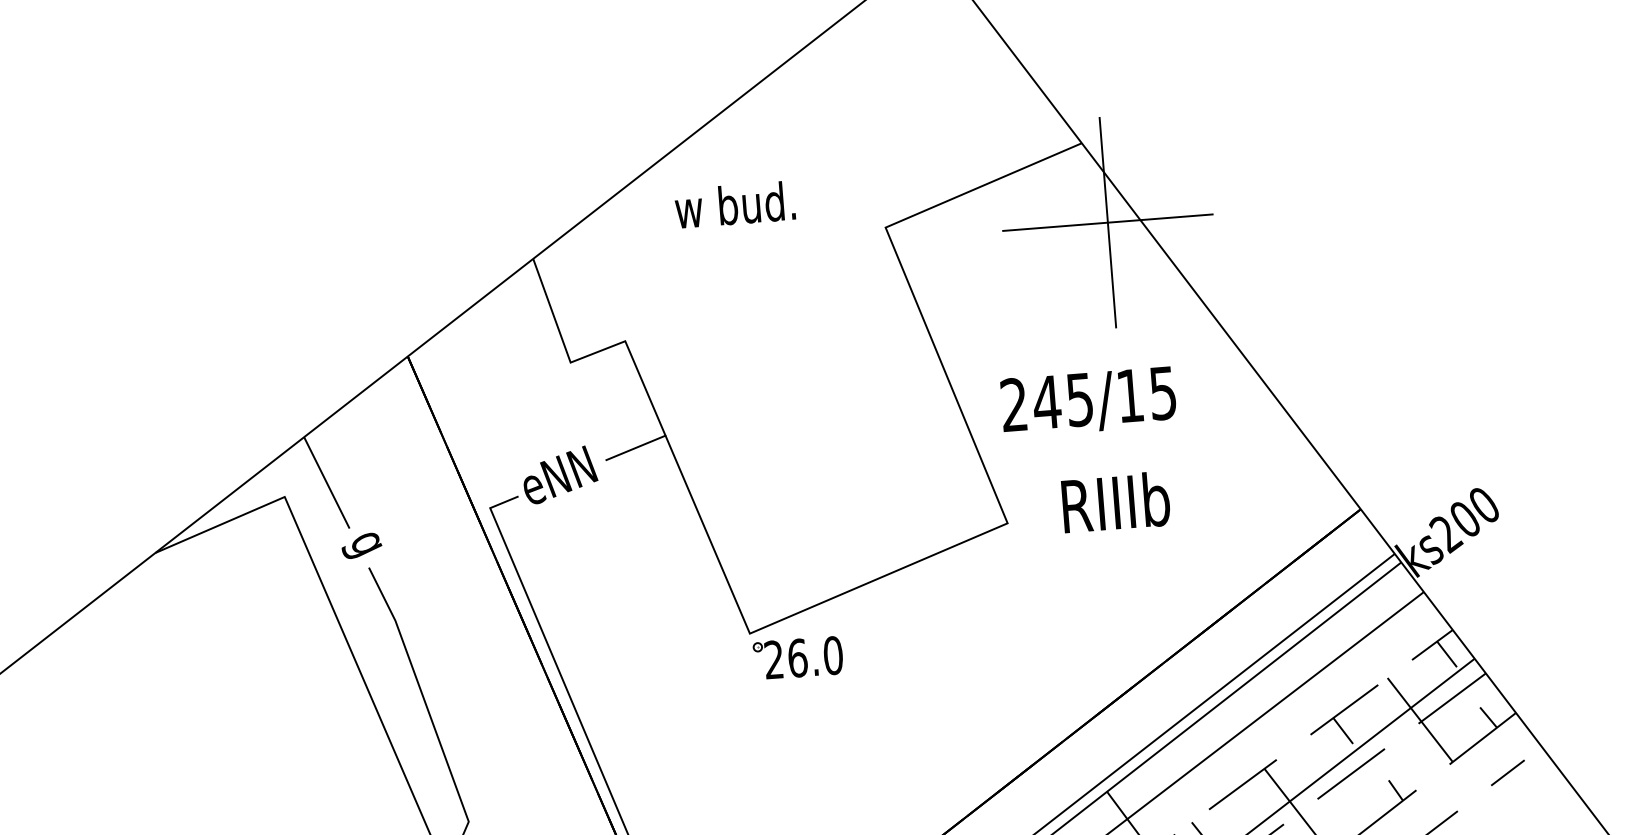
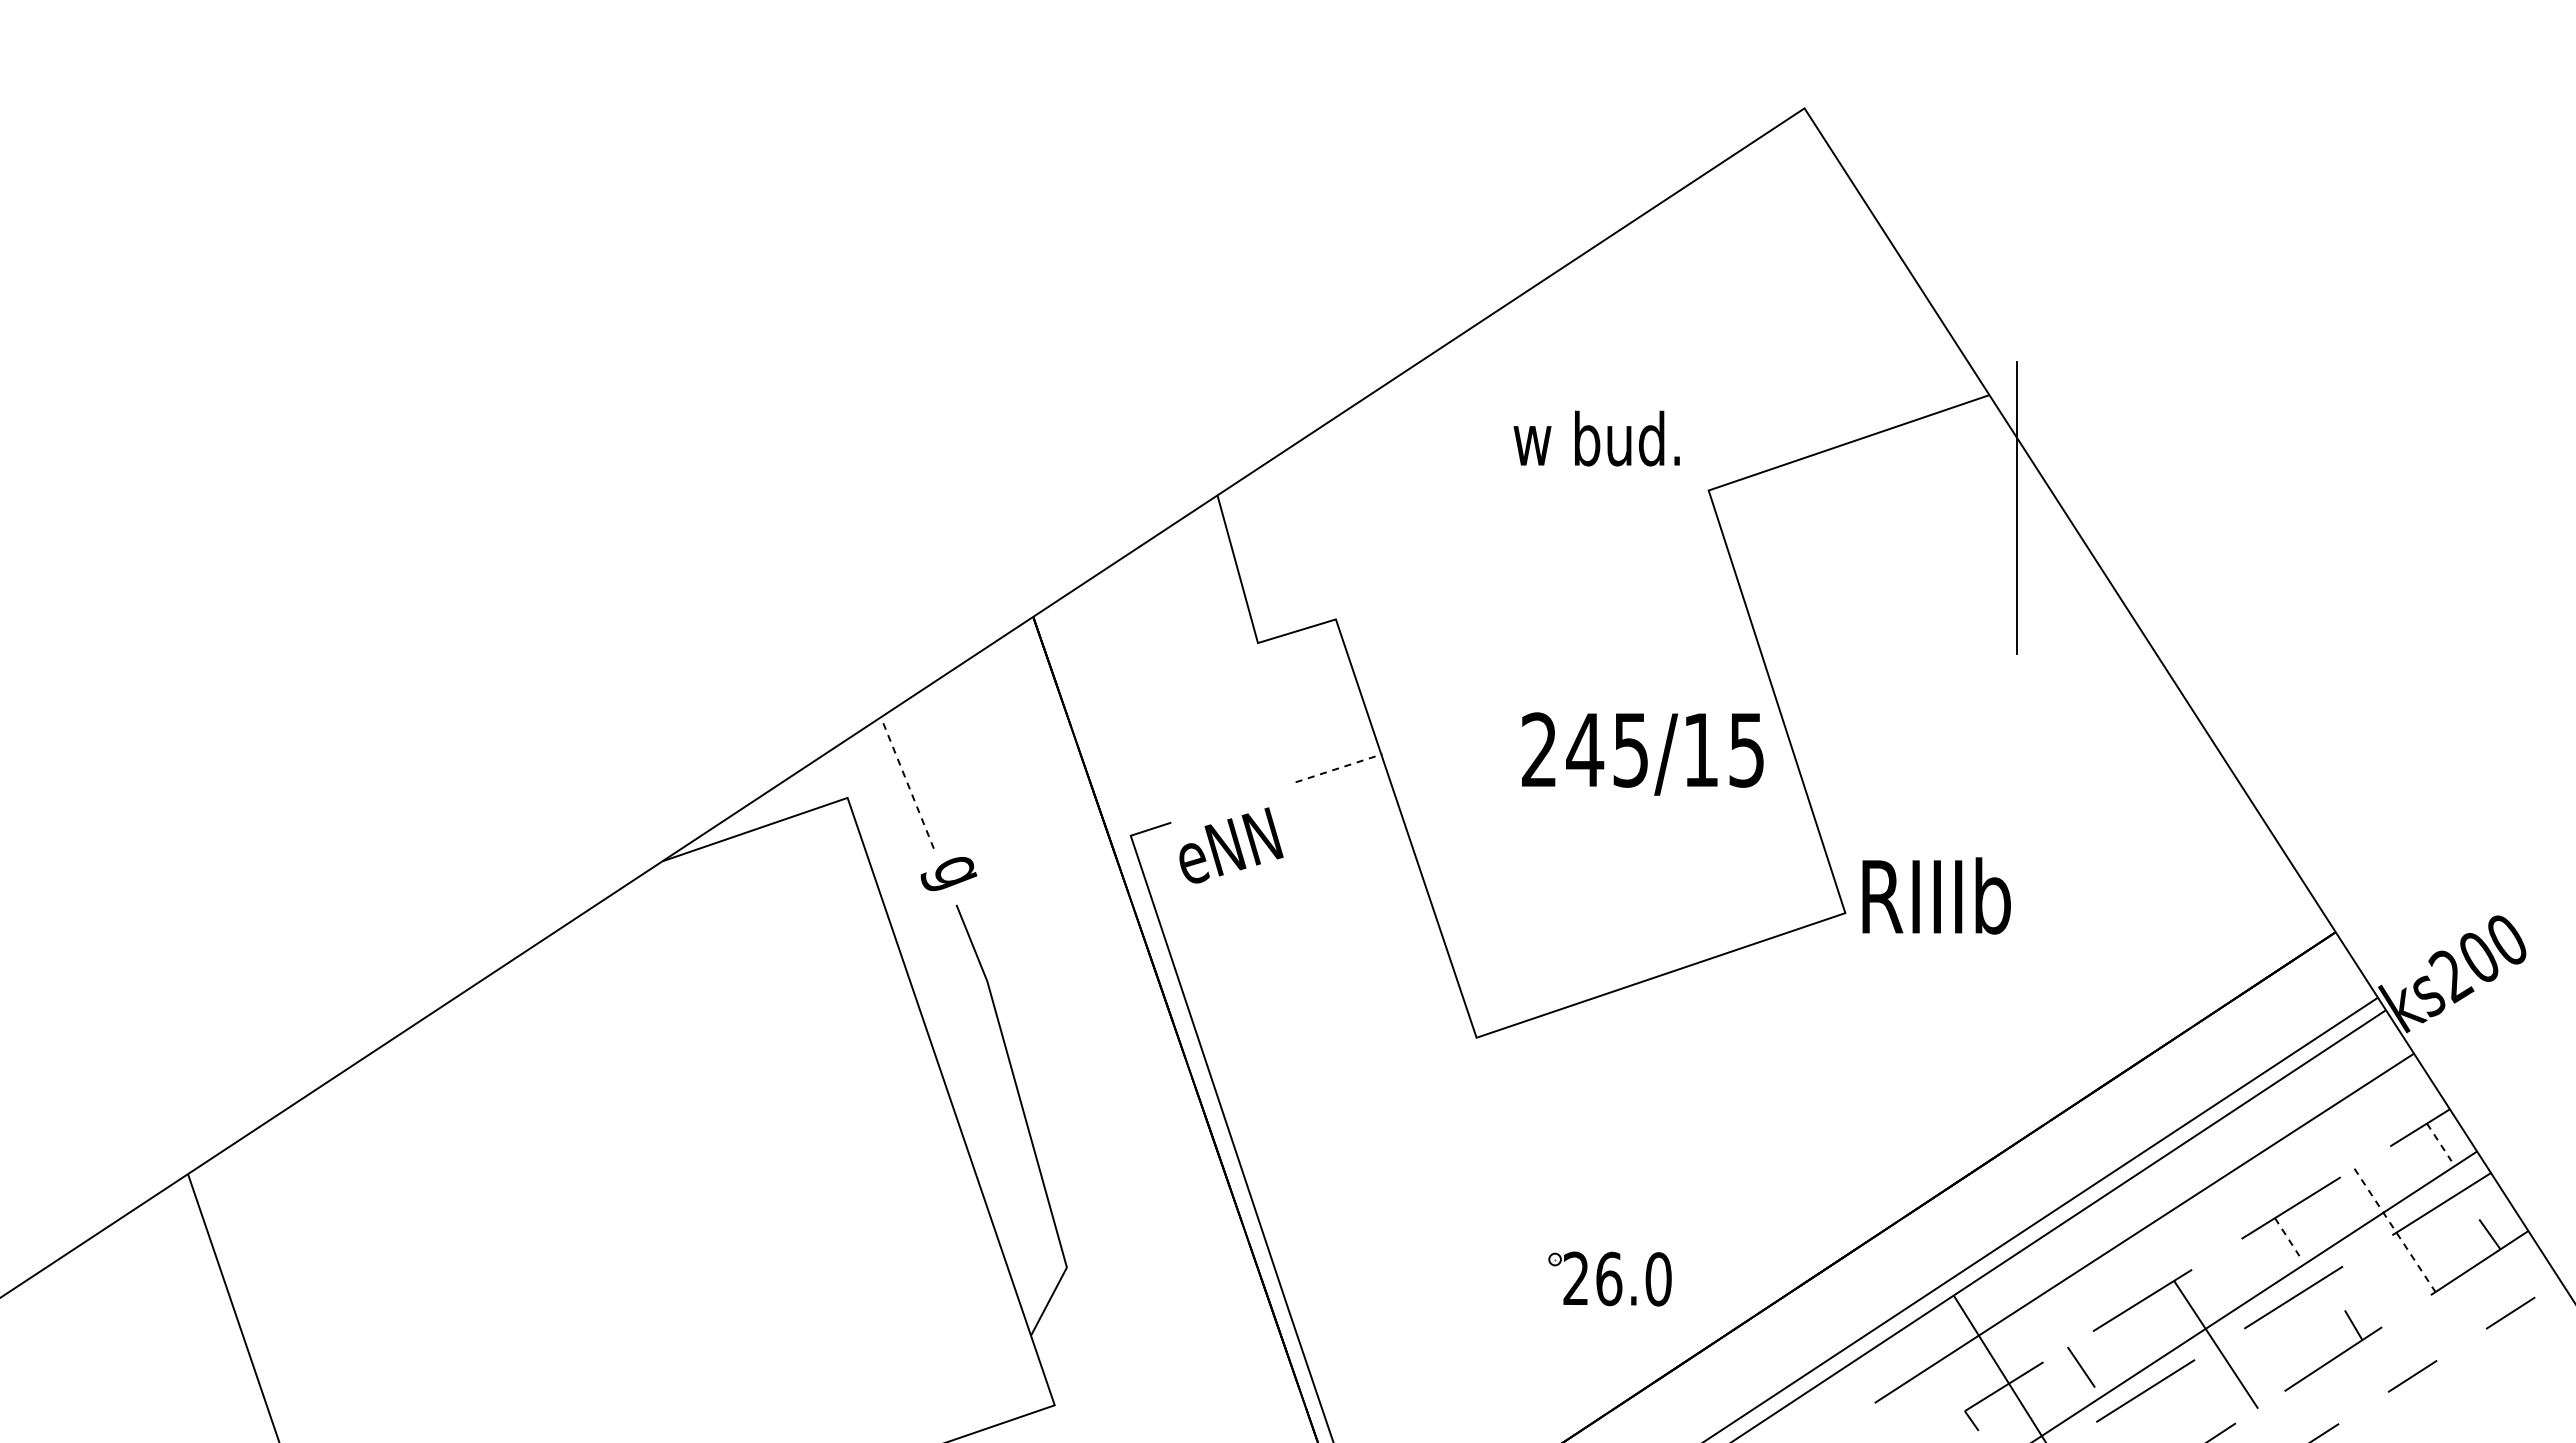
text: (734, 204) -> (1596, 438), moved
line: (1107, 222) -> (2016, 507), removed
text: (1088, 401) -> (1642, 753), moved
line: (636, 448) -> (1339, 768), solid -> dashed
text: (560, 474) -> (1231, 845), moved
line: (326, 483) -> (907, 783), solid -> dashed
text: (1115, 502) -> (1936, 895), moved
line: (1447, 654) -> (2439, 1142), solid -> dashed
part: (797, 657) -> (1609, 1278), moved
line: (1420, 720) -> (2395, 1230), solid -> dashed
line: (1343, 731) -> (2287, 1237), solid -> dashed

